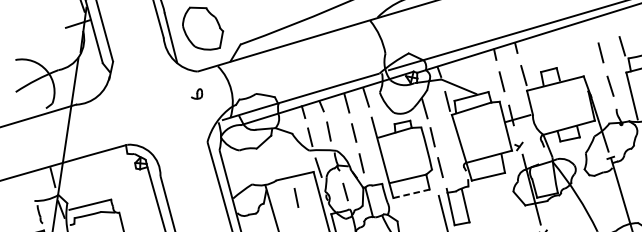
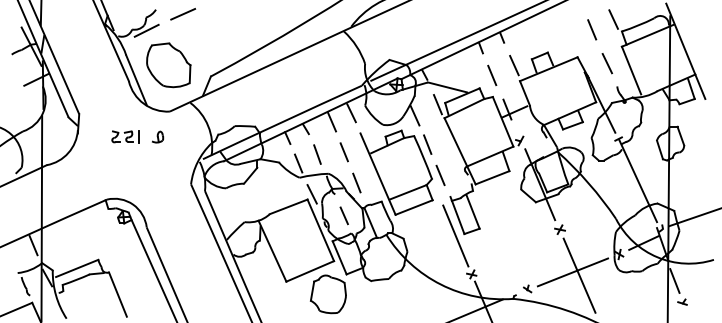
part: (153, 88) -> (125, 136), added
part: (197, 93) -> (158, 136), moved
line: (411, 193) -> (414, 207), dashed -> solid
line: (296, 197) -> (293, 229), removed

